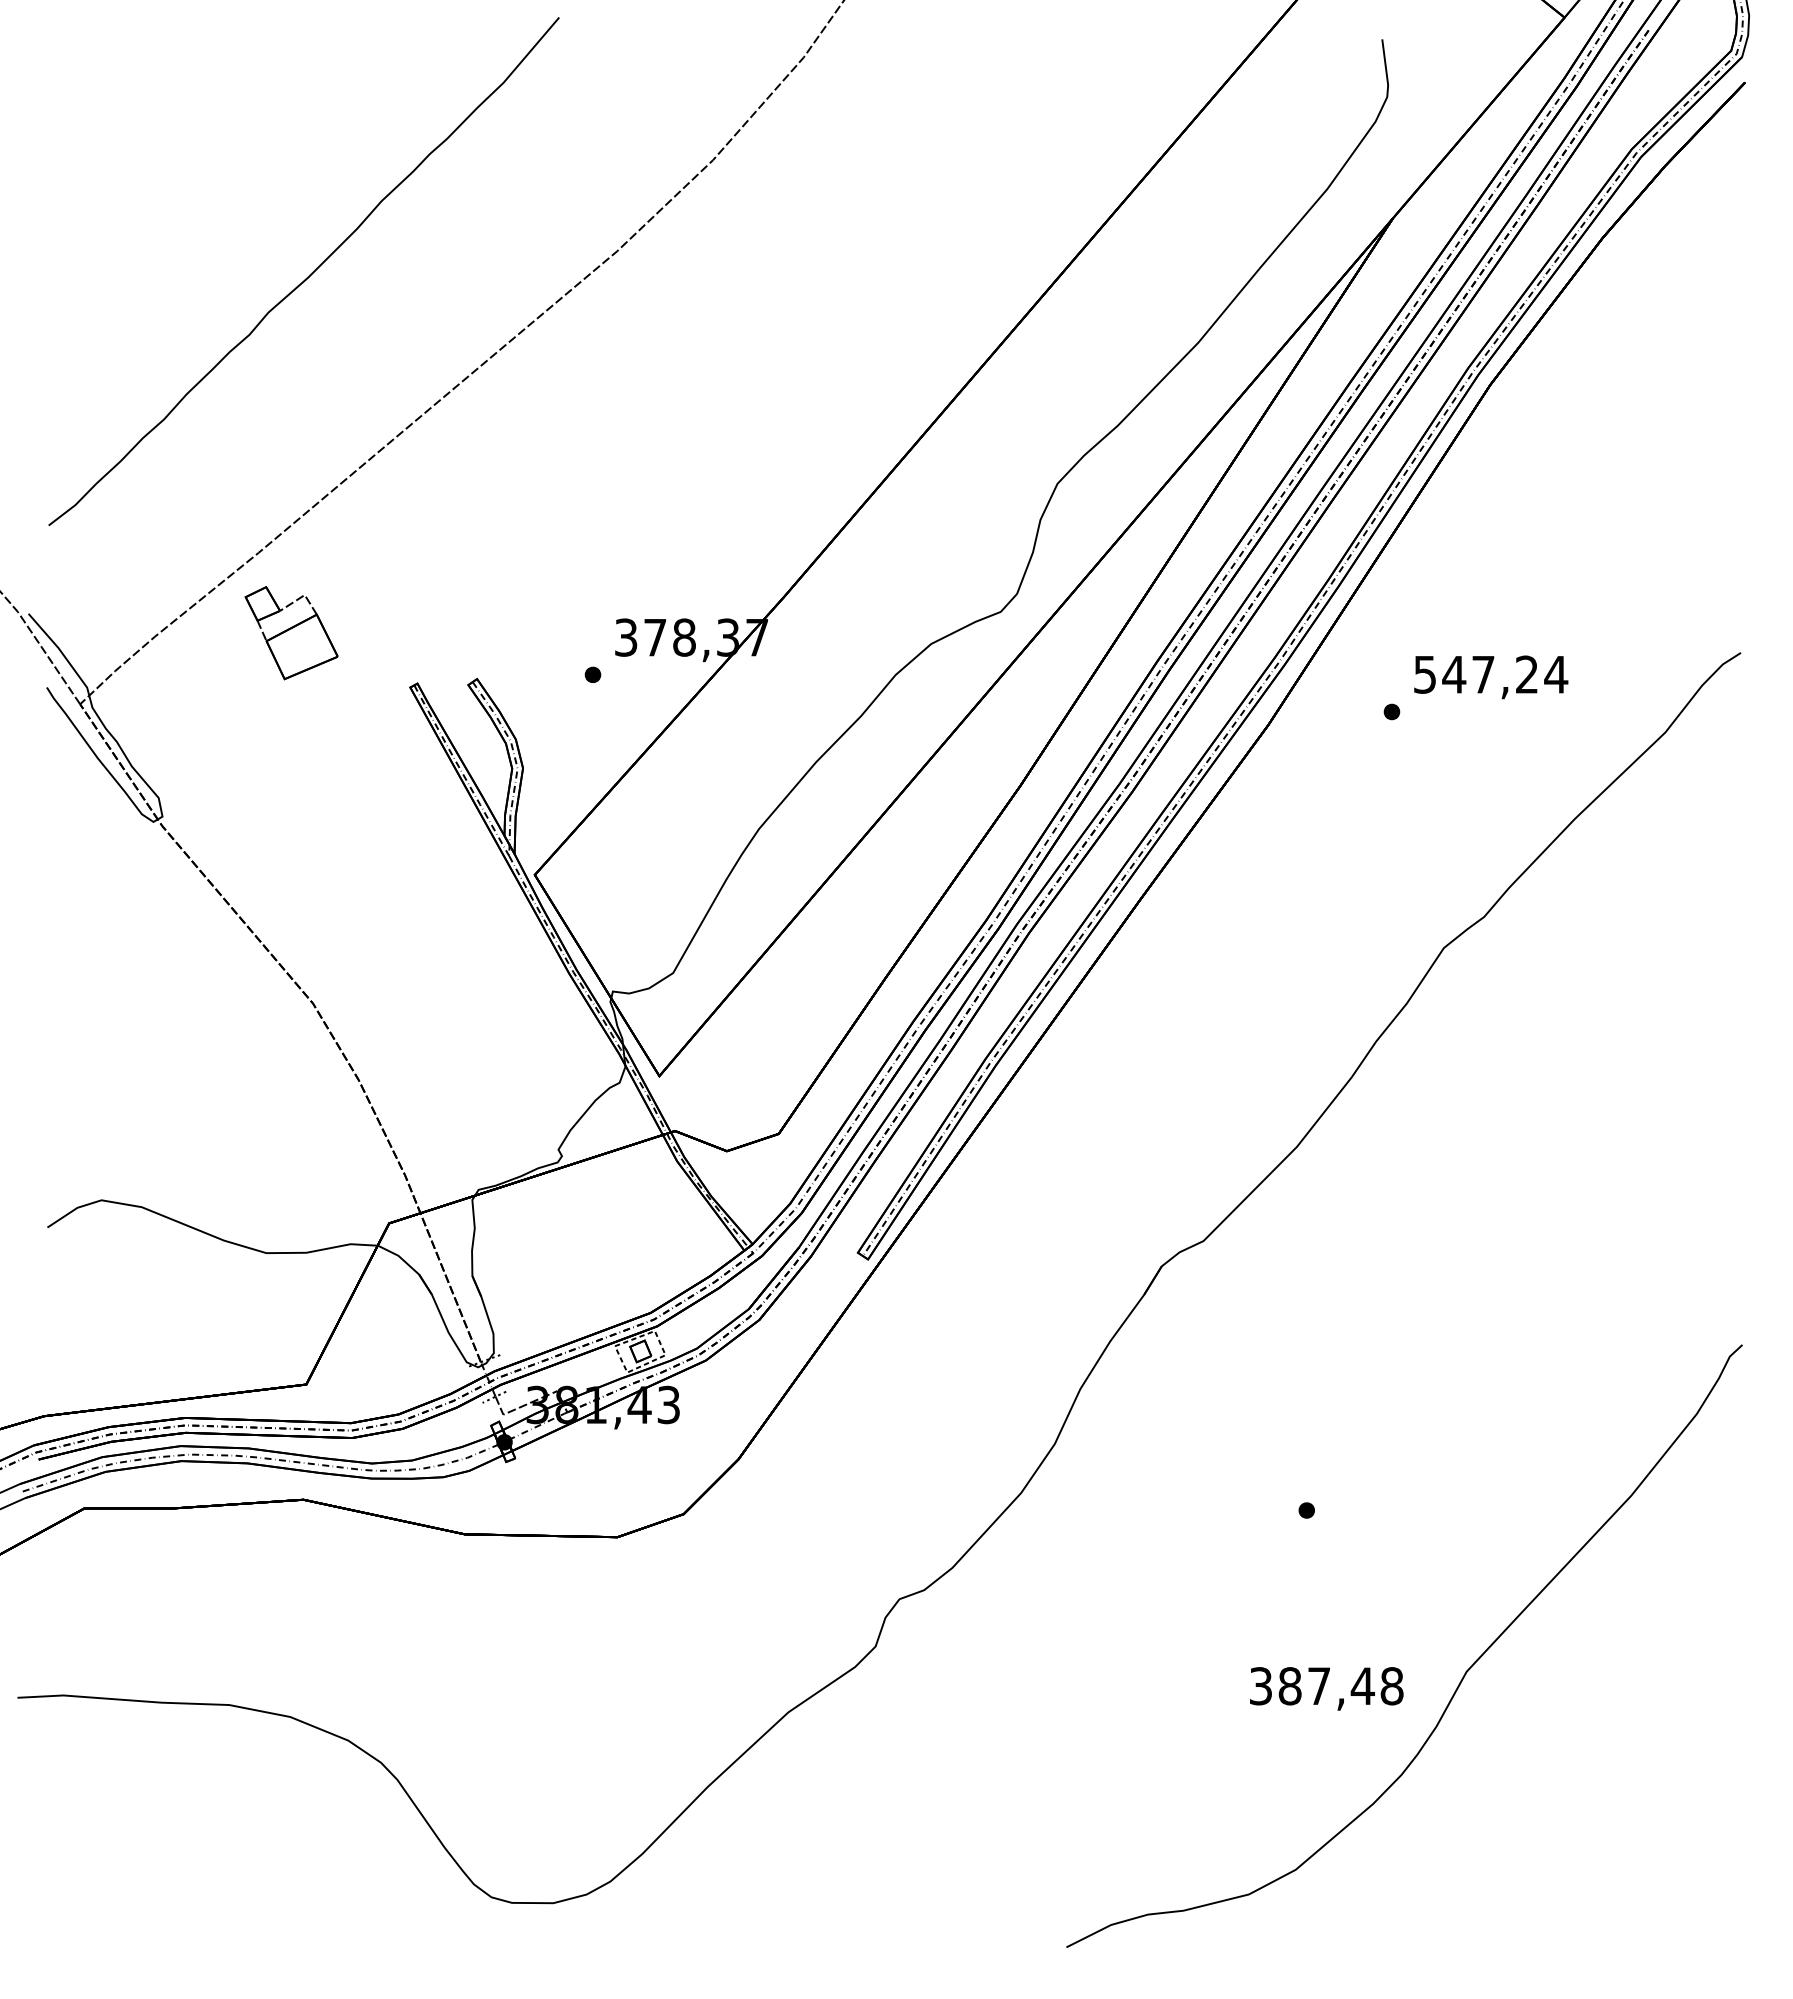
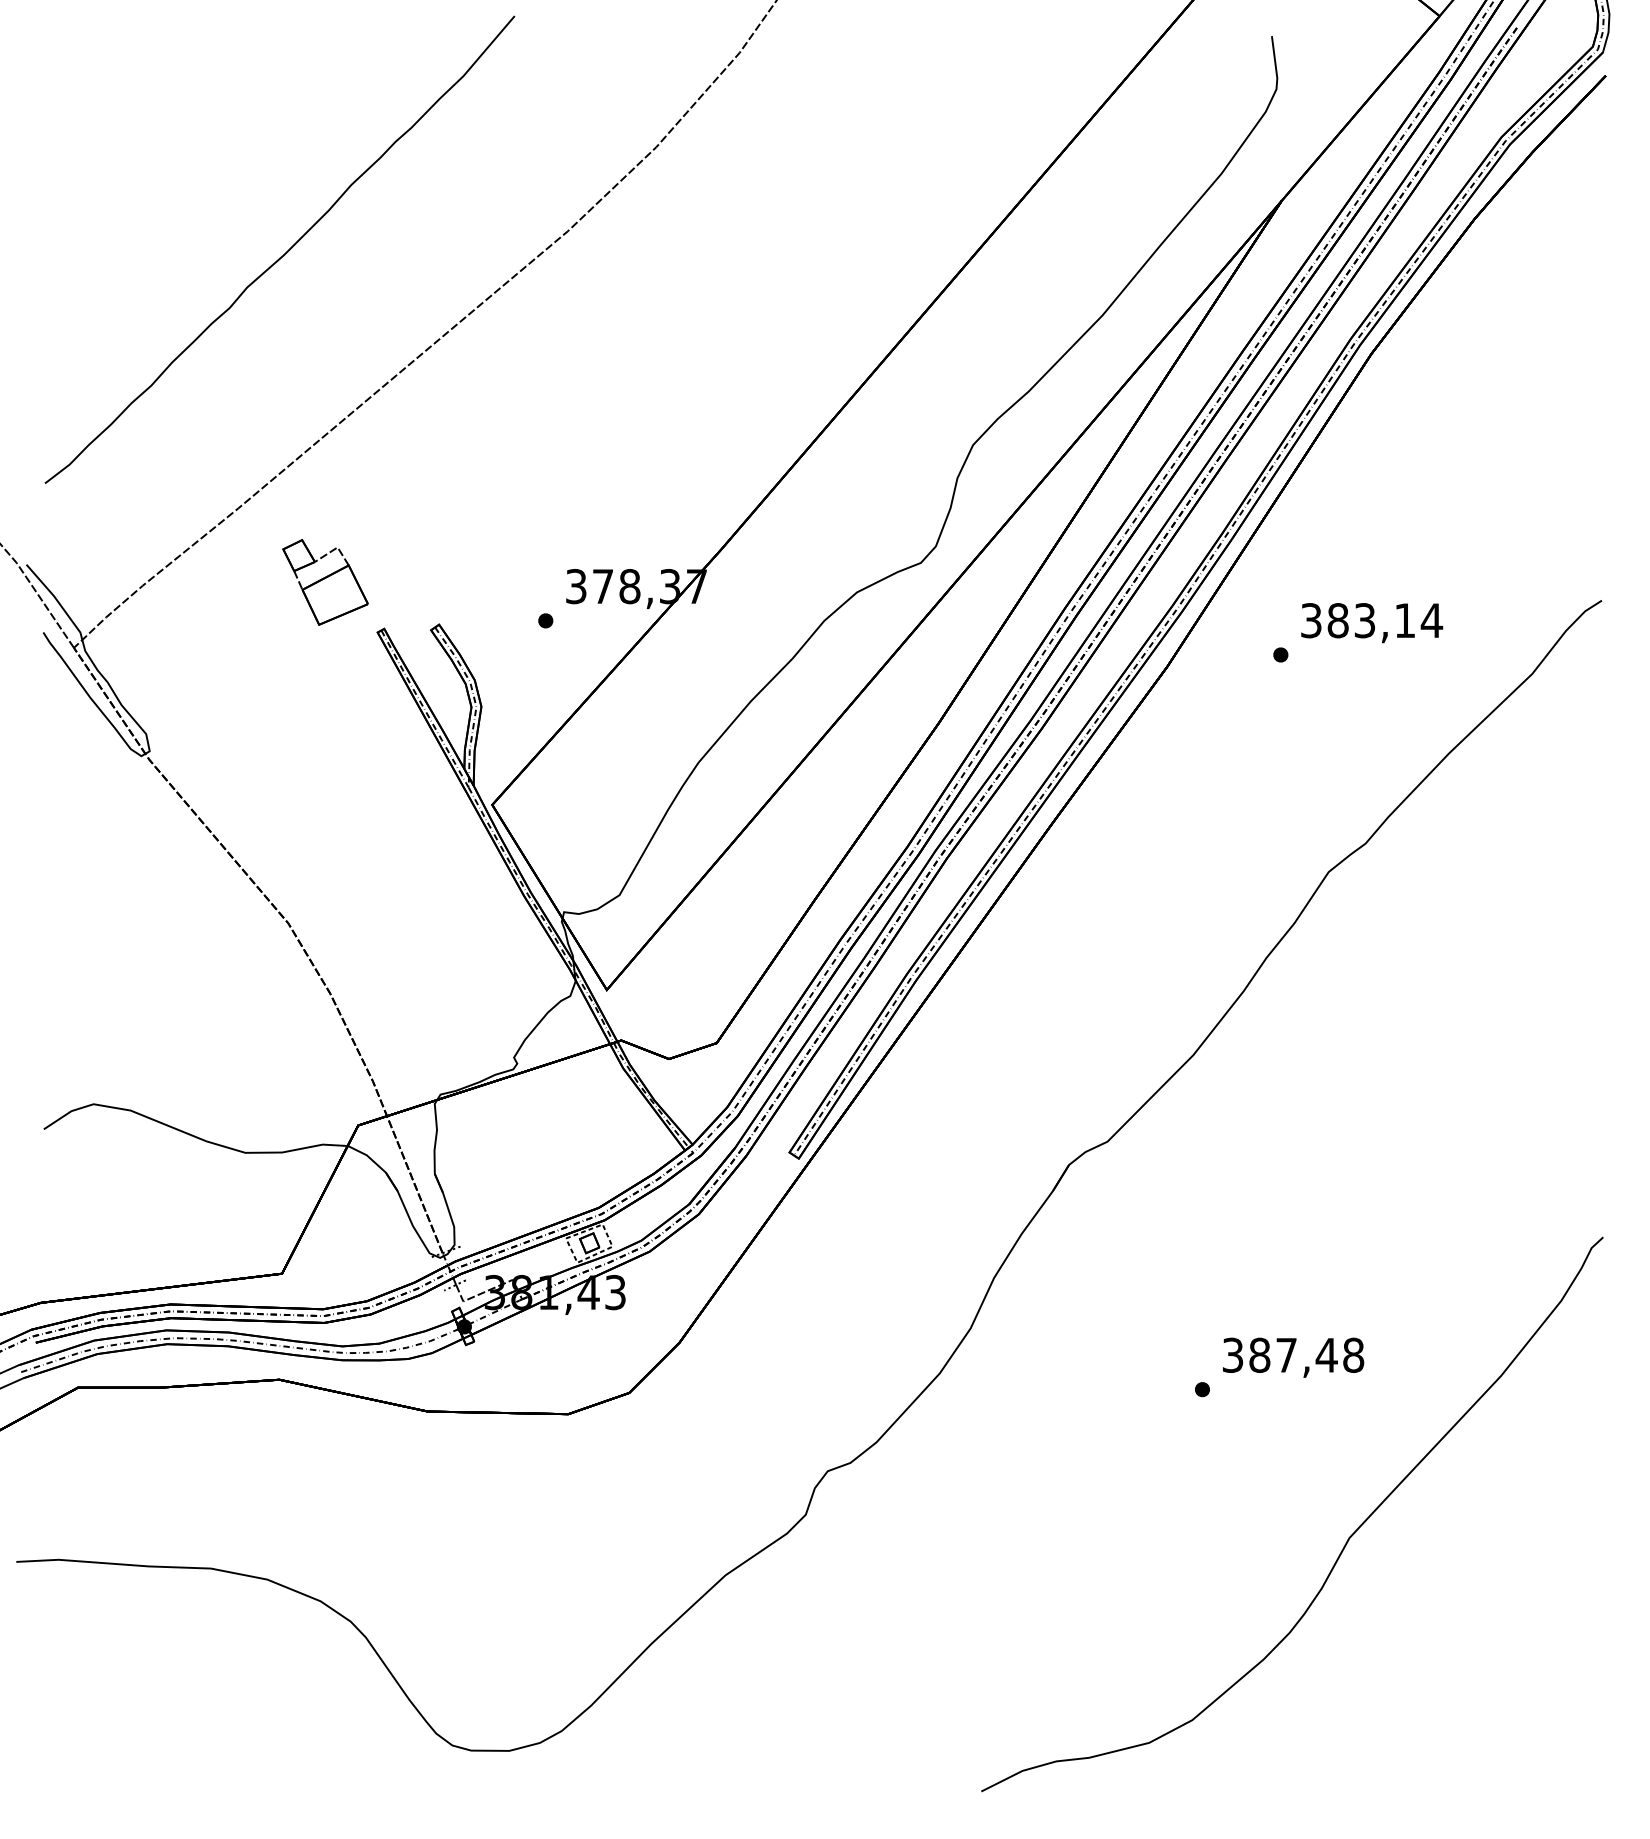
part: (291, 633) -> (325, 582), moved
text: (1475, 674) -> (1357, 620), 547,24 -> 383,14
text: (1326, 1688) -> (1293, 1357), moved

